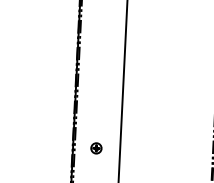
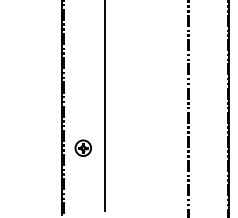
part: (95, 147) -> (82, 147), size x1.67

